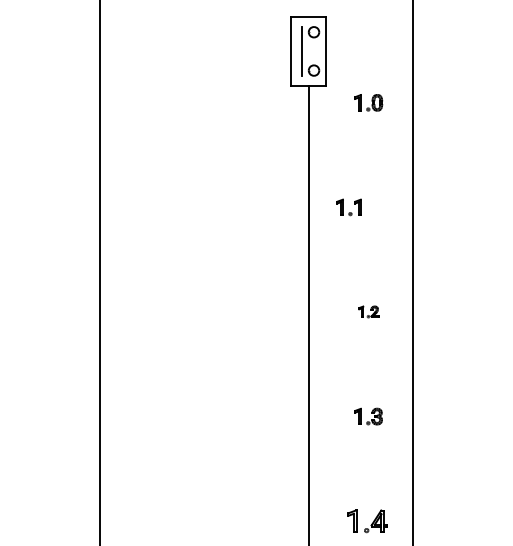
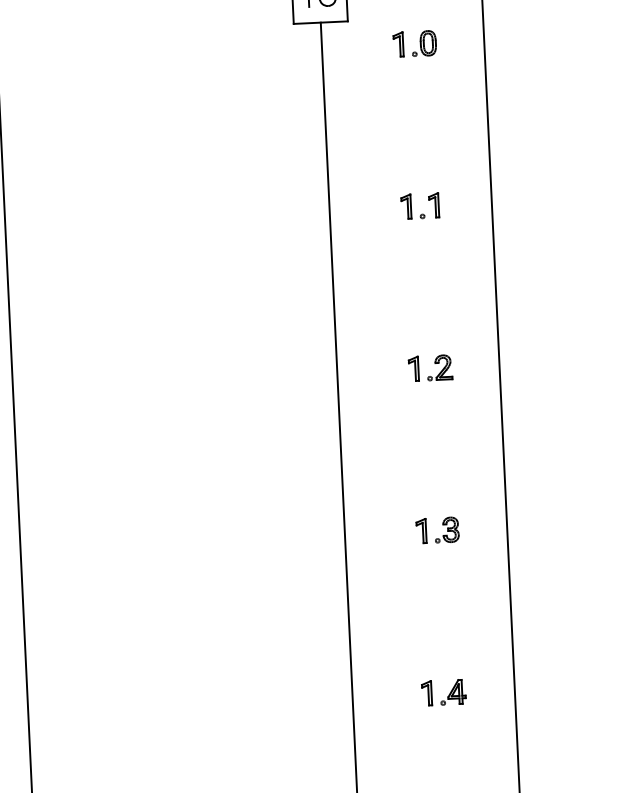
part: (348, 207) -> (419, 206), moved
part: (368, 311) -> (429, 367), size x1.43
part: (367, 520) -> (443, 691), size x0.71

